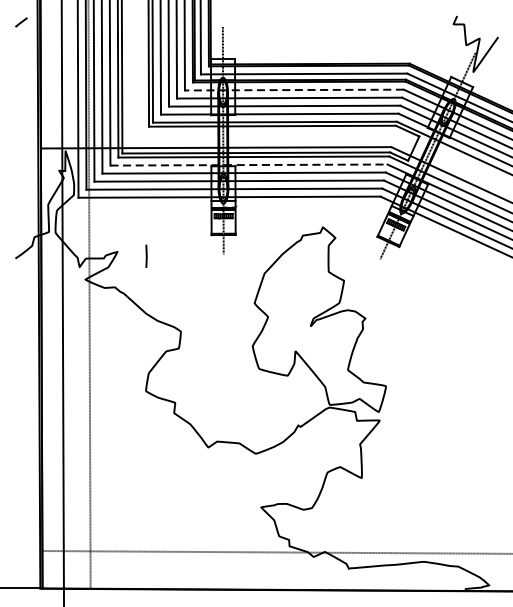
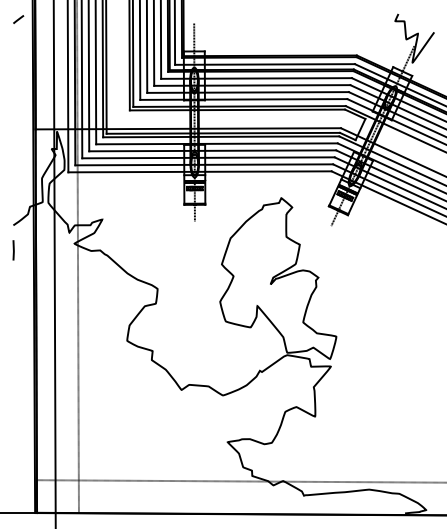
line: (294, 90) -> (256, 78), dashed -> solid
line: (248, 164) -> (216, 143), dashed -> solid
line: (146, 256) -> (13, 250), moved

